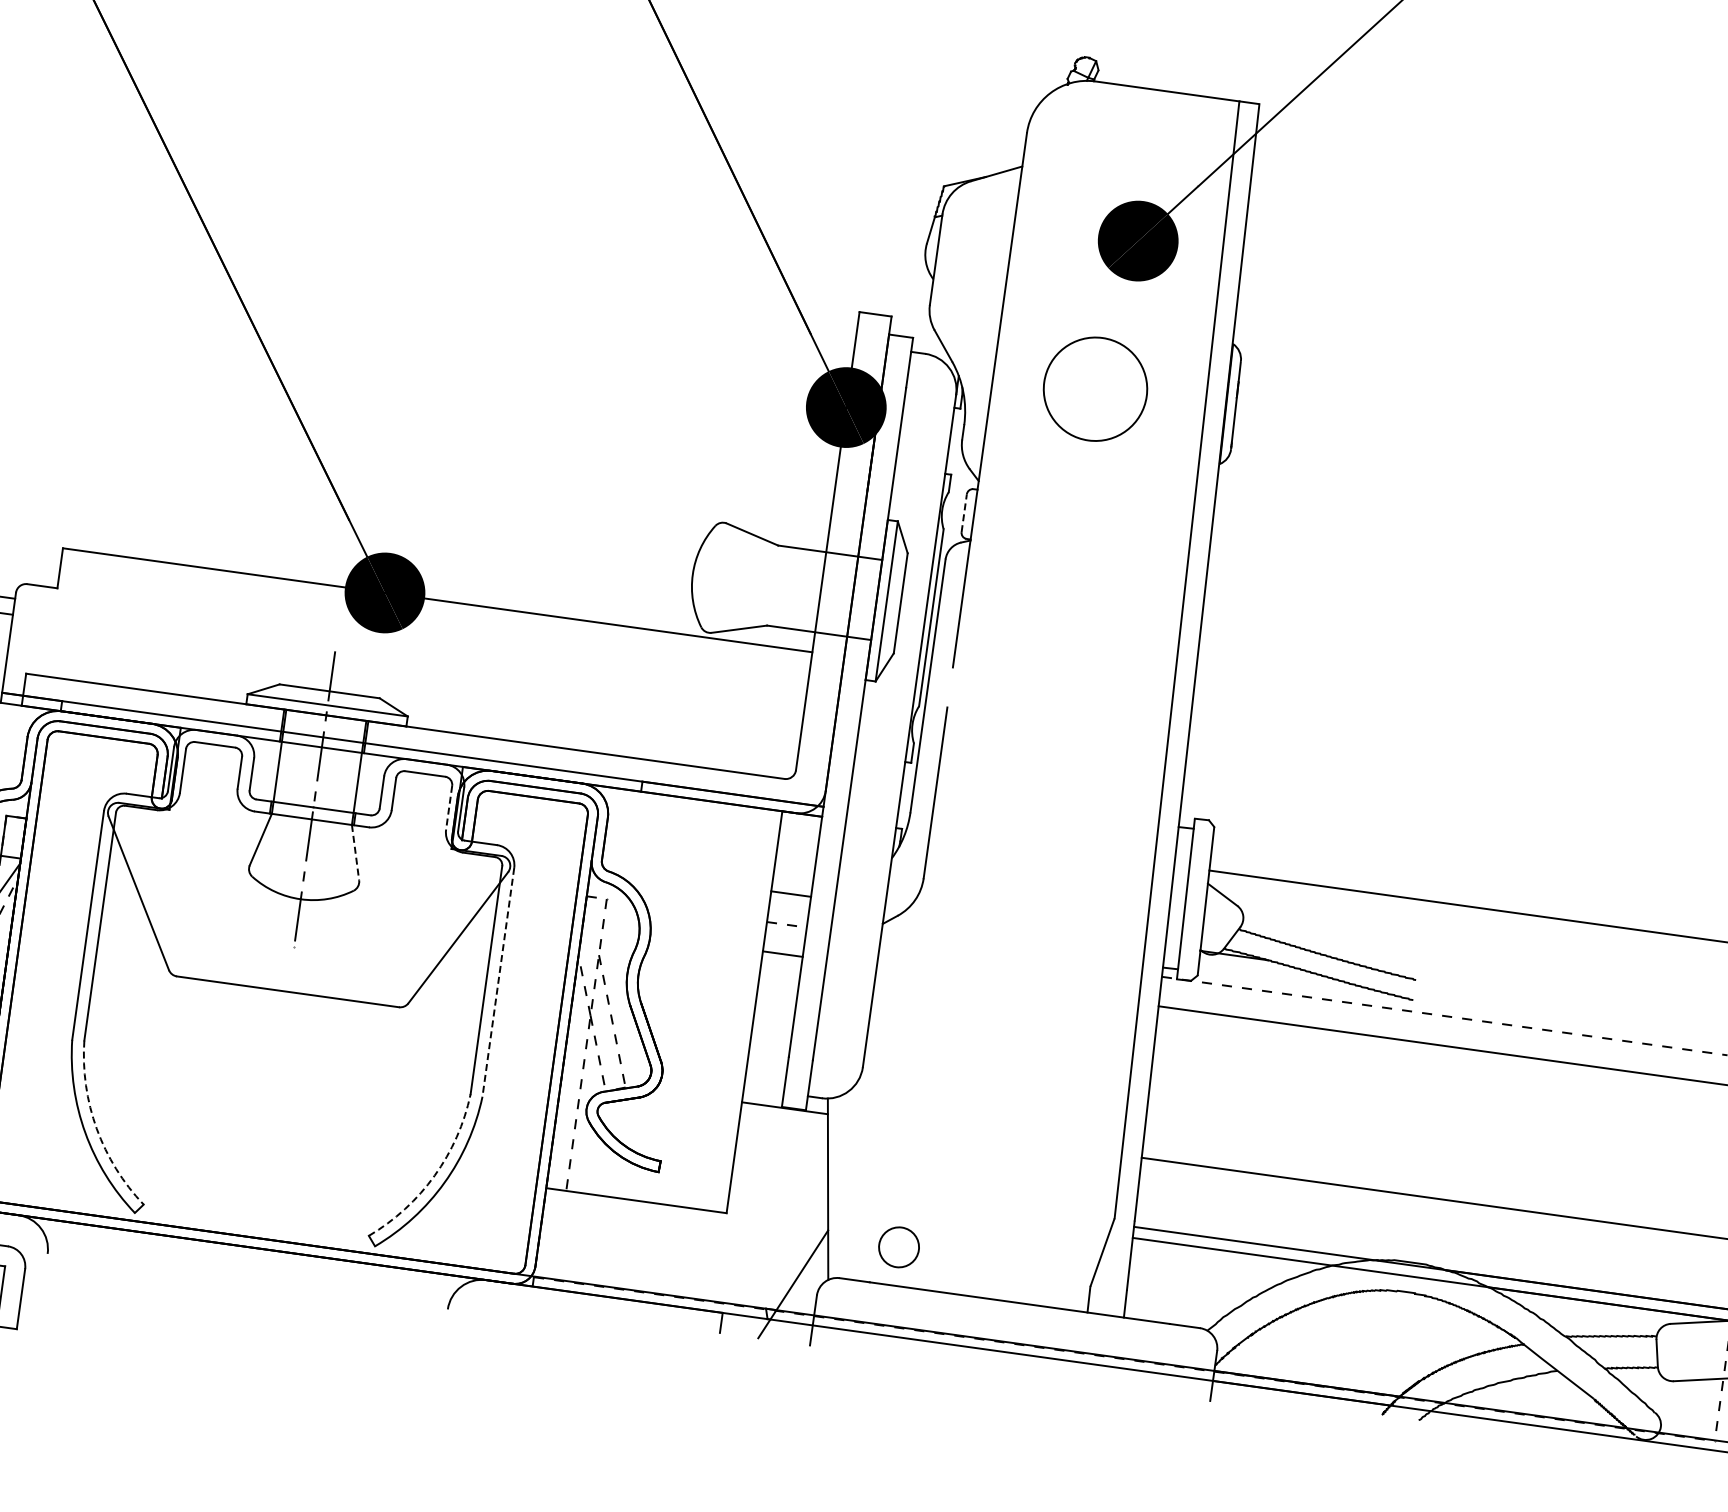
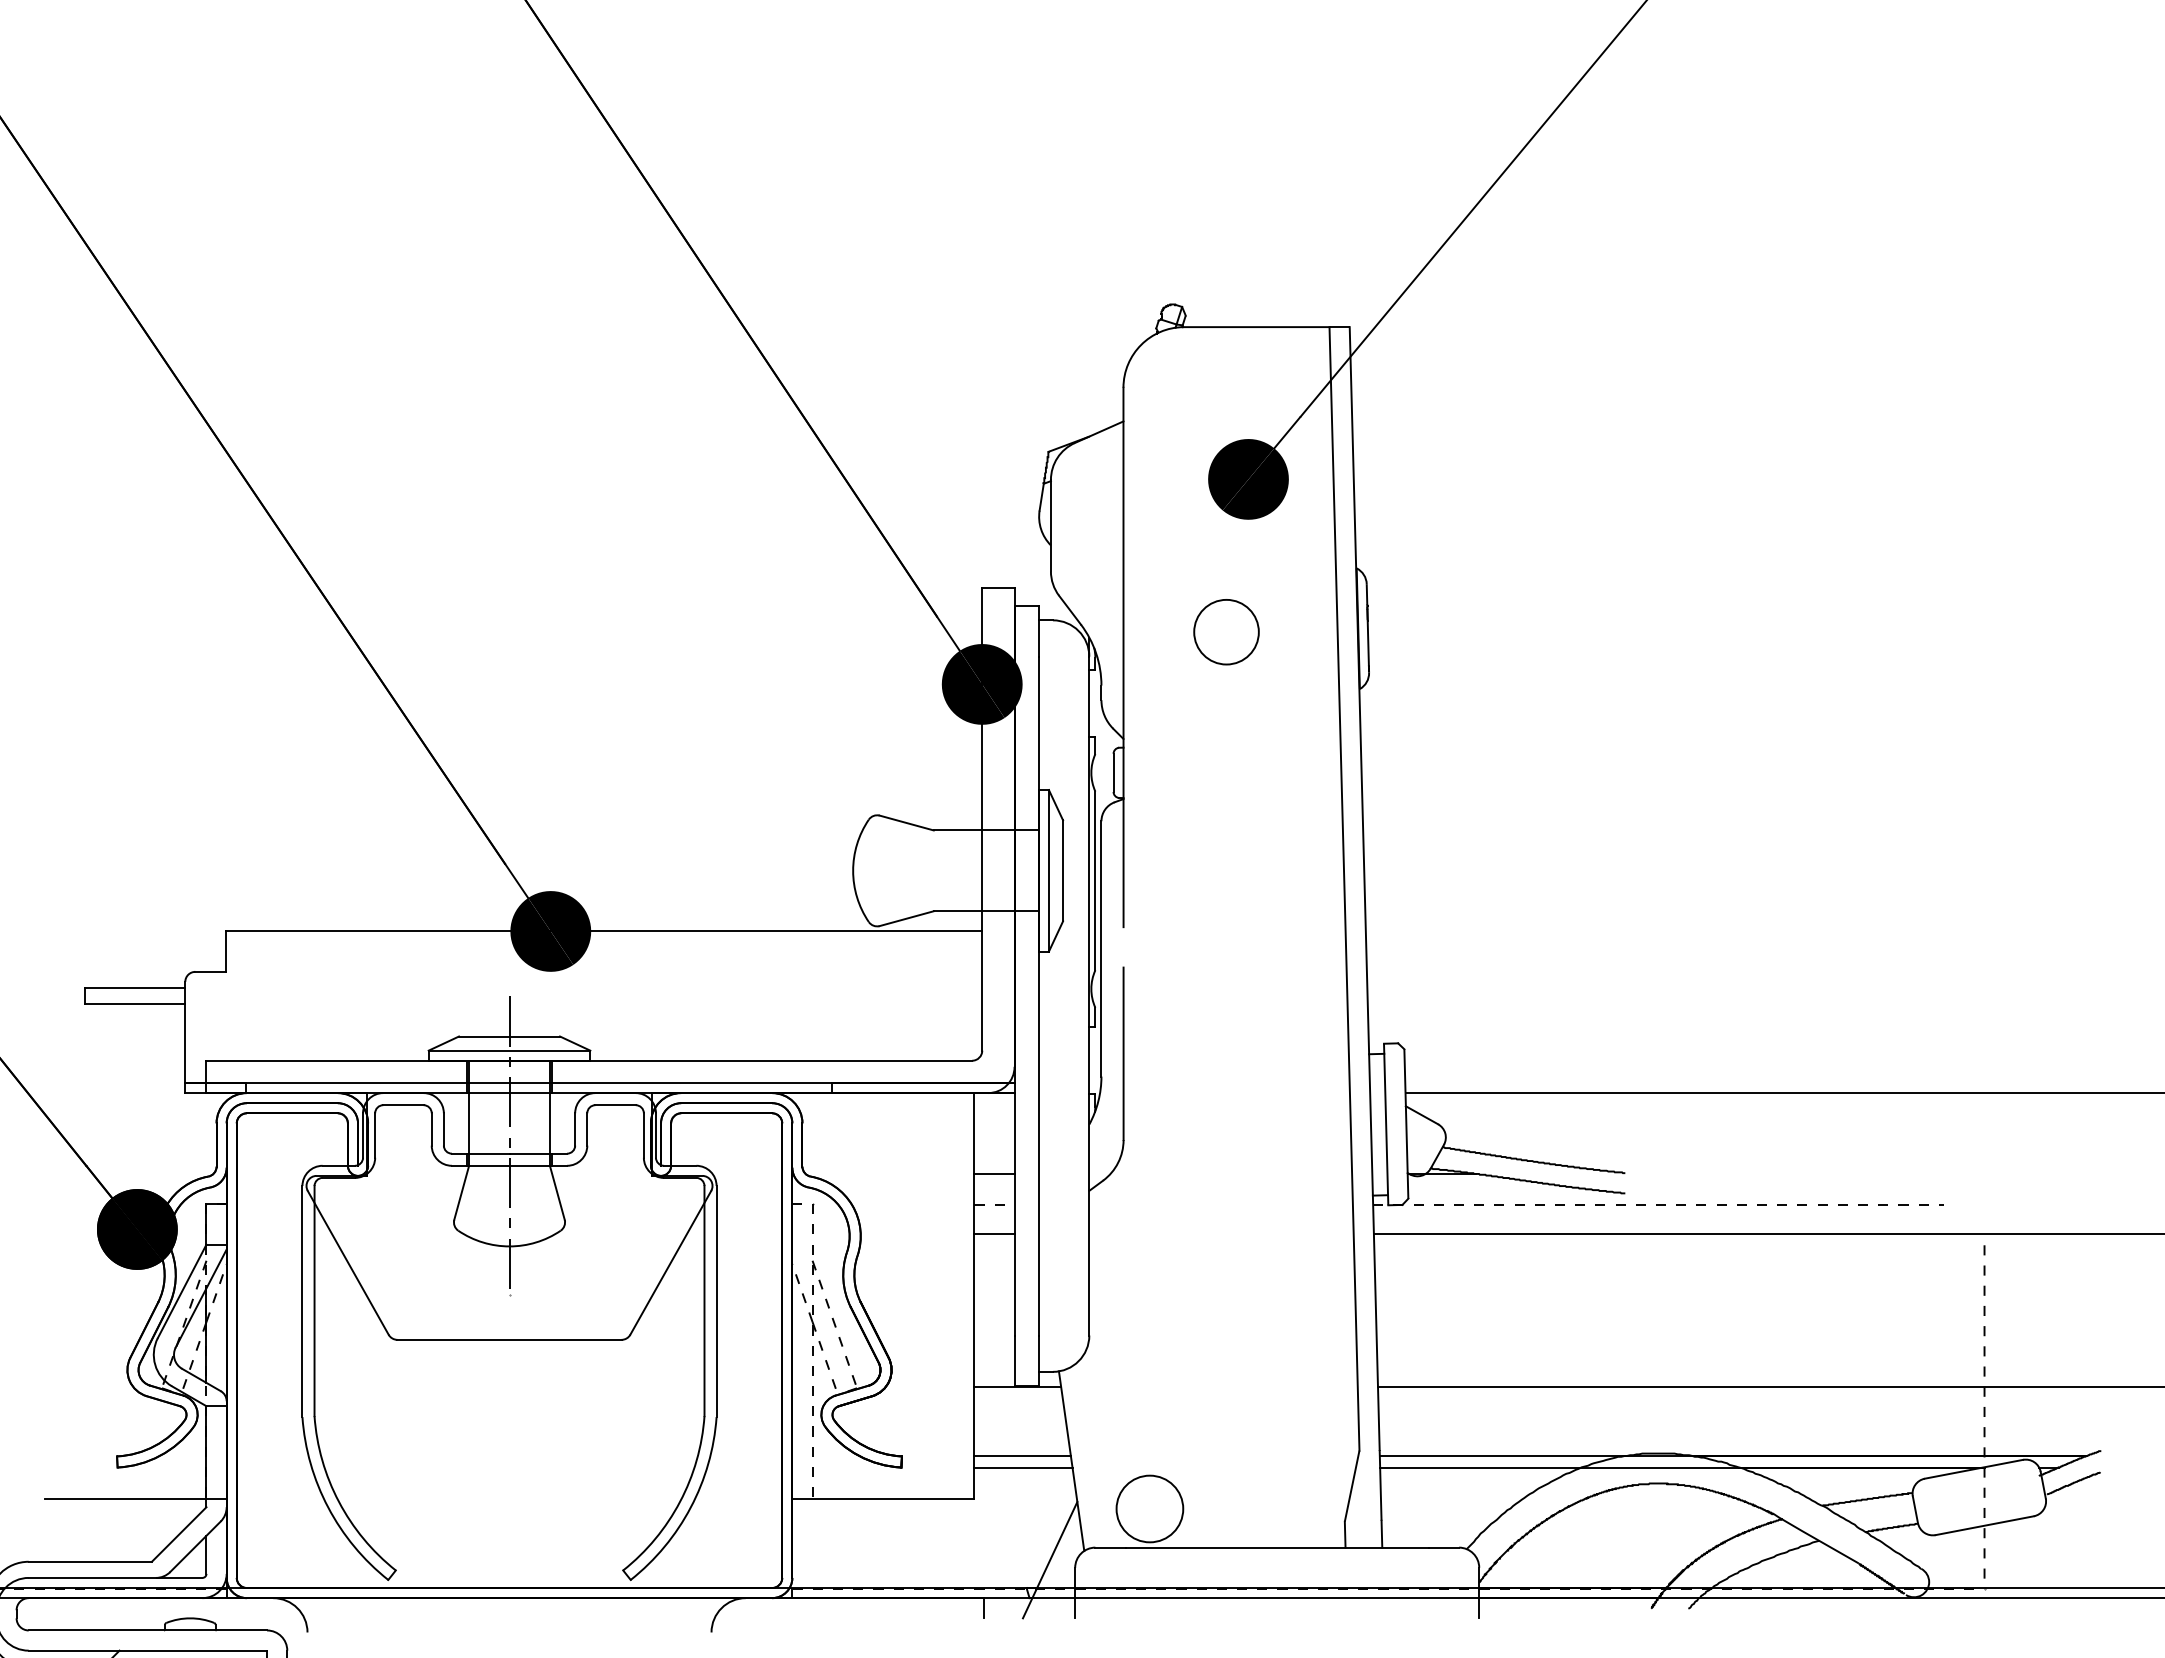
circle: (1095, 389) -> (1226, 632), size x0.62
line: (964, 512) -> (1113, 772), dashed -> solid
line: (448, 808) -> (643, 1136), dashed -> solid
line: (355, 853) -> (557, 1193), dashed -> solid
line: (498, 982) -> (716, 1301), dashed -> solid
arc: (96, 1128) -> (338, 1501), dashed -> solid
arc: (435, 1175) -> (680, 1501), dashed -> solid
line: (780, 1177) -> (1022, 1456), added
line: (779, 1188) -> (1023, 1467), added
circle: (898, 1246) -> (1149, 1508), size x1.67

